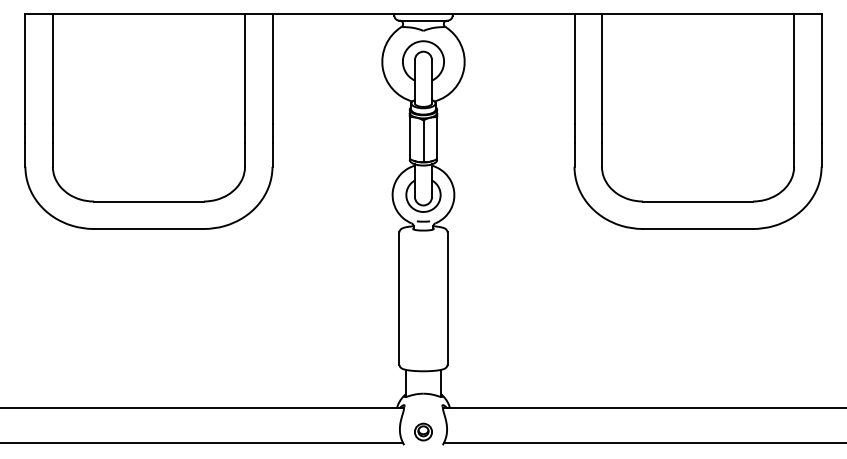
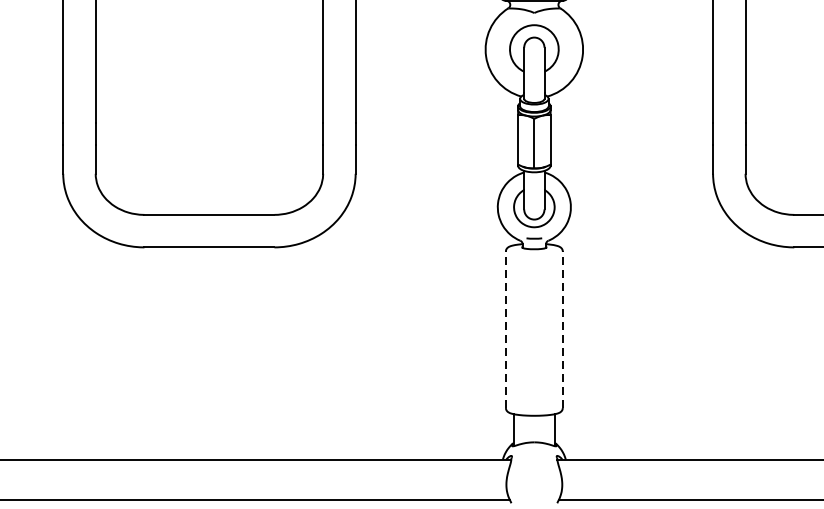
line: (399, 298) -> (505, 329), solid -> dashed
line: (447, 298) -> (562, 329), solid -> dashed
part: (423, 431) -> (534, 487), removed

